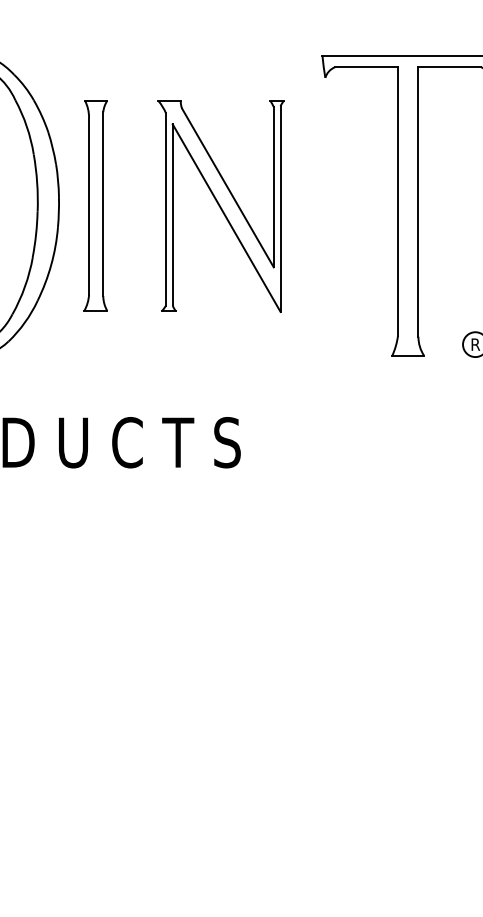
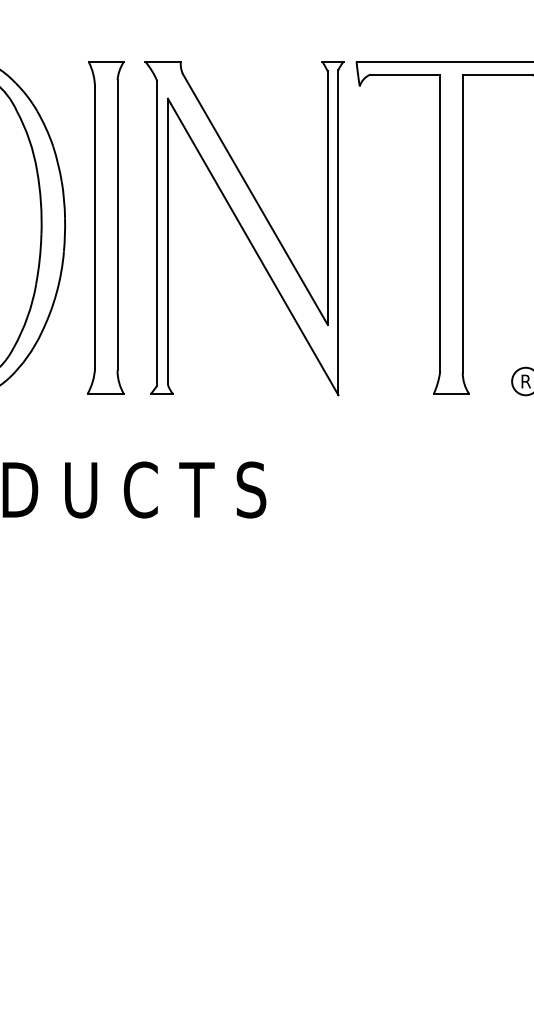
part: (95, 205) -> (105, 227), size x1.43
part: (221, 206) -> (244, 228), size x1.43

